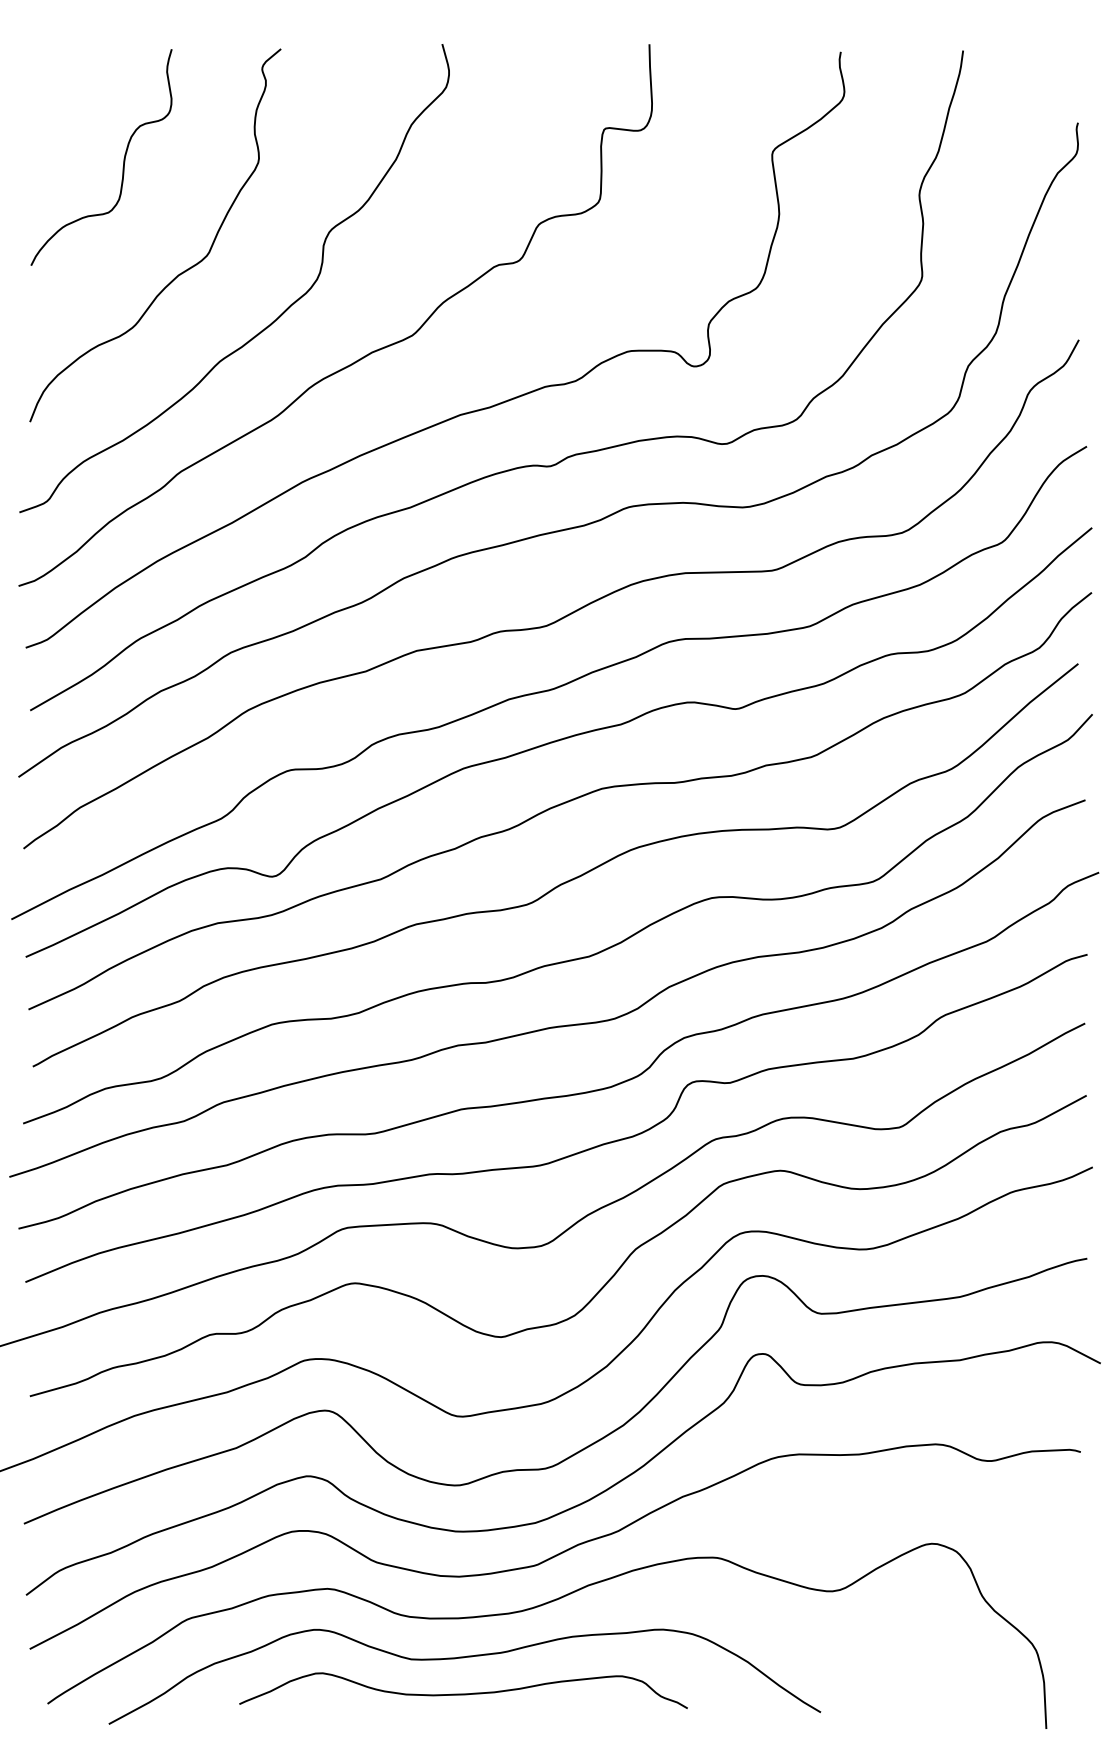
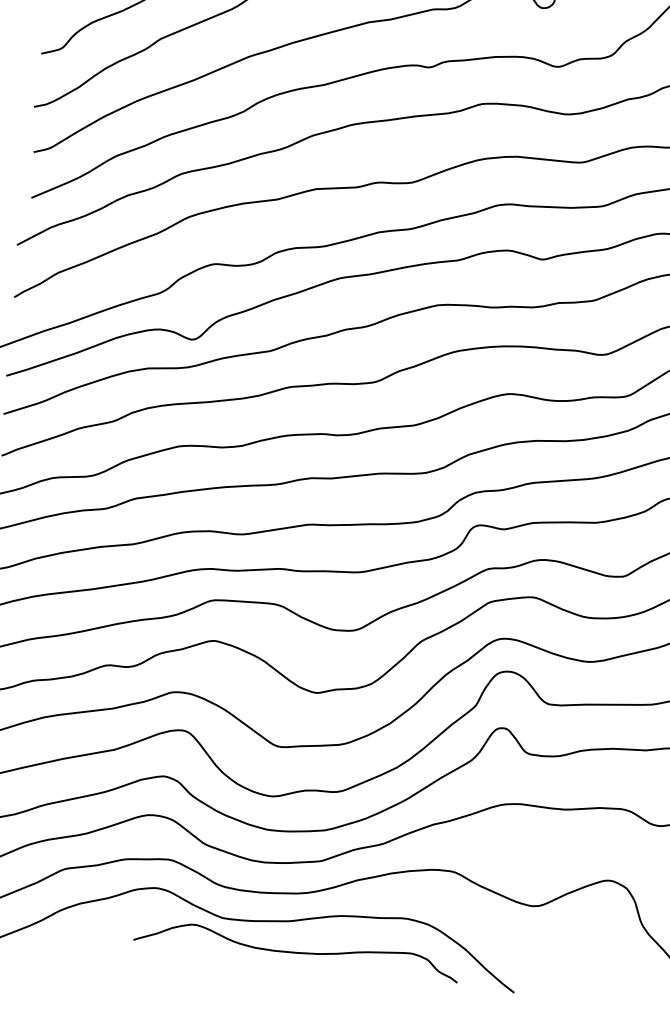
curve: (463, 1693) -> (296, 952), moved

